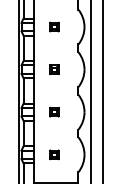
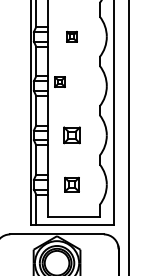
part: (54, 69) -> (59, 81), moved
part: (54, 112) -> (71, 135), size x1.6
part: (54, 154) -> (71, 184), size x1.4

